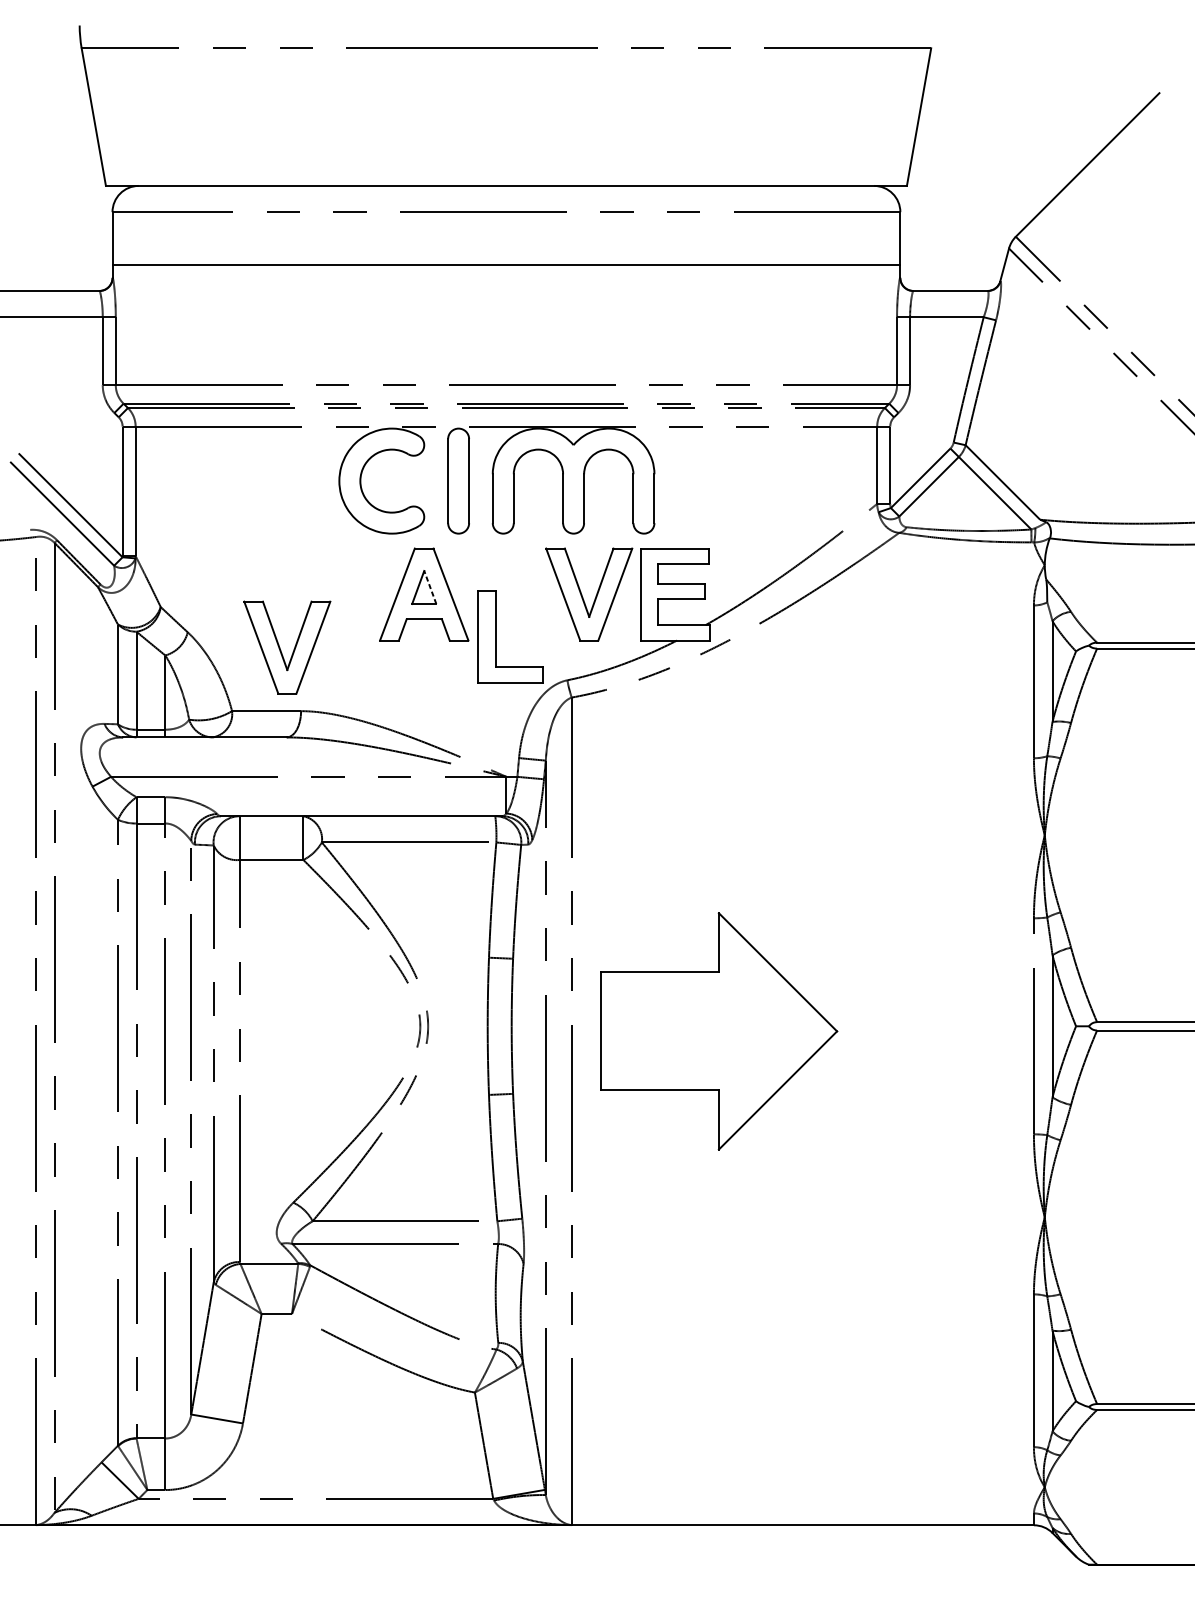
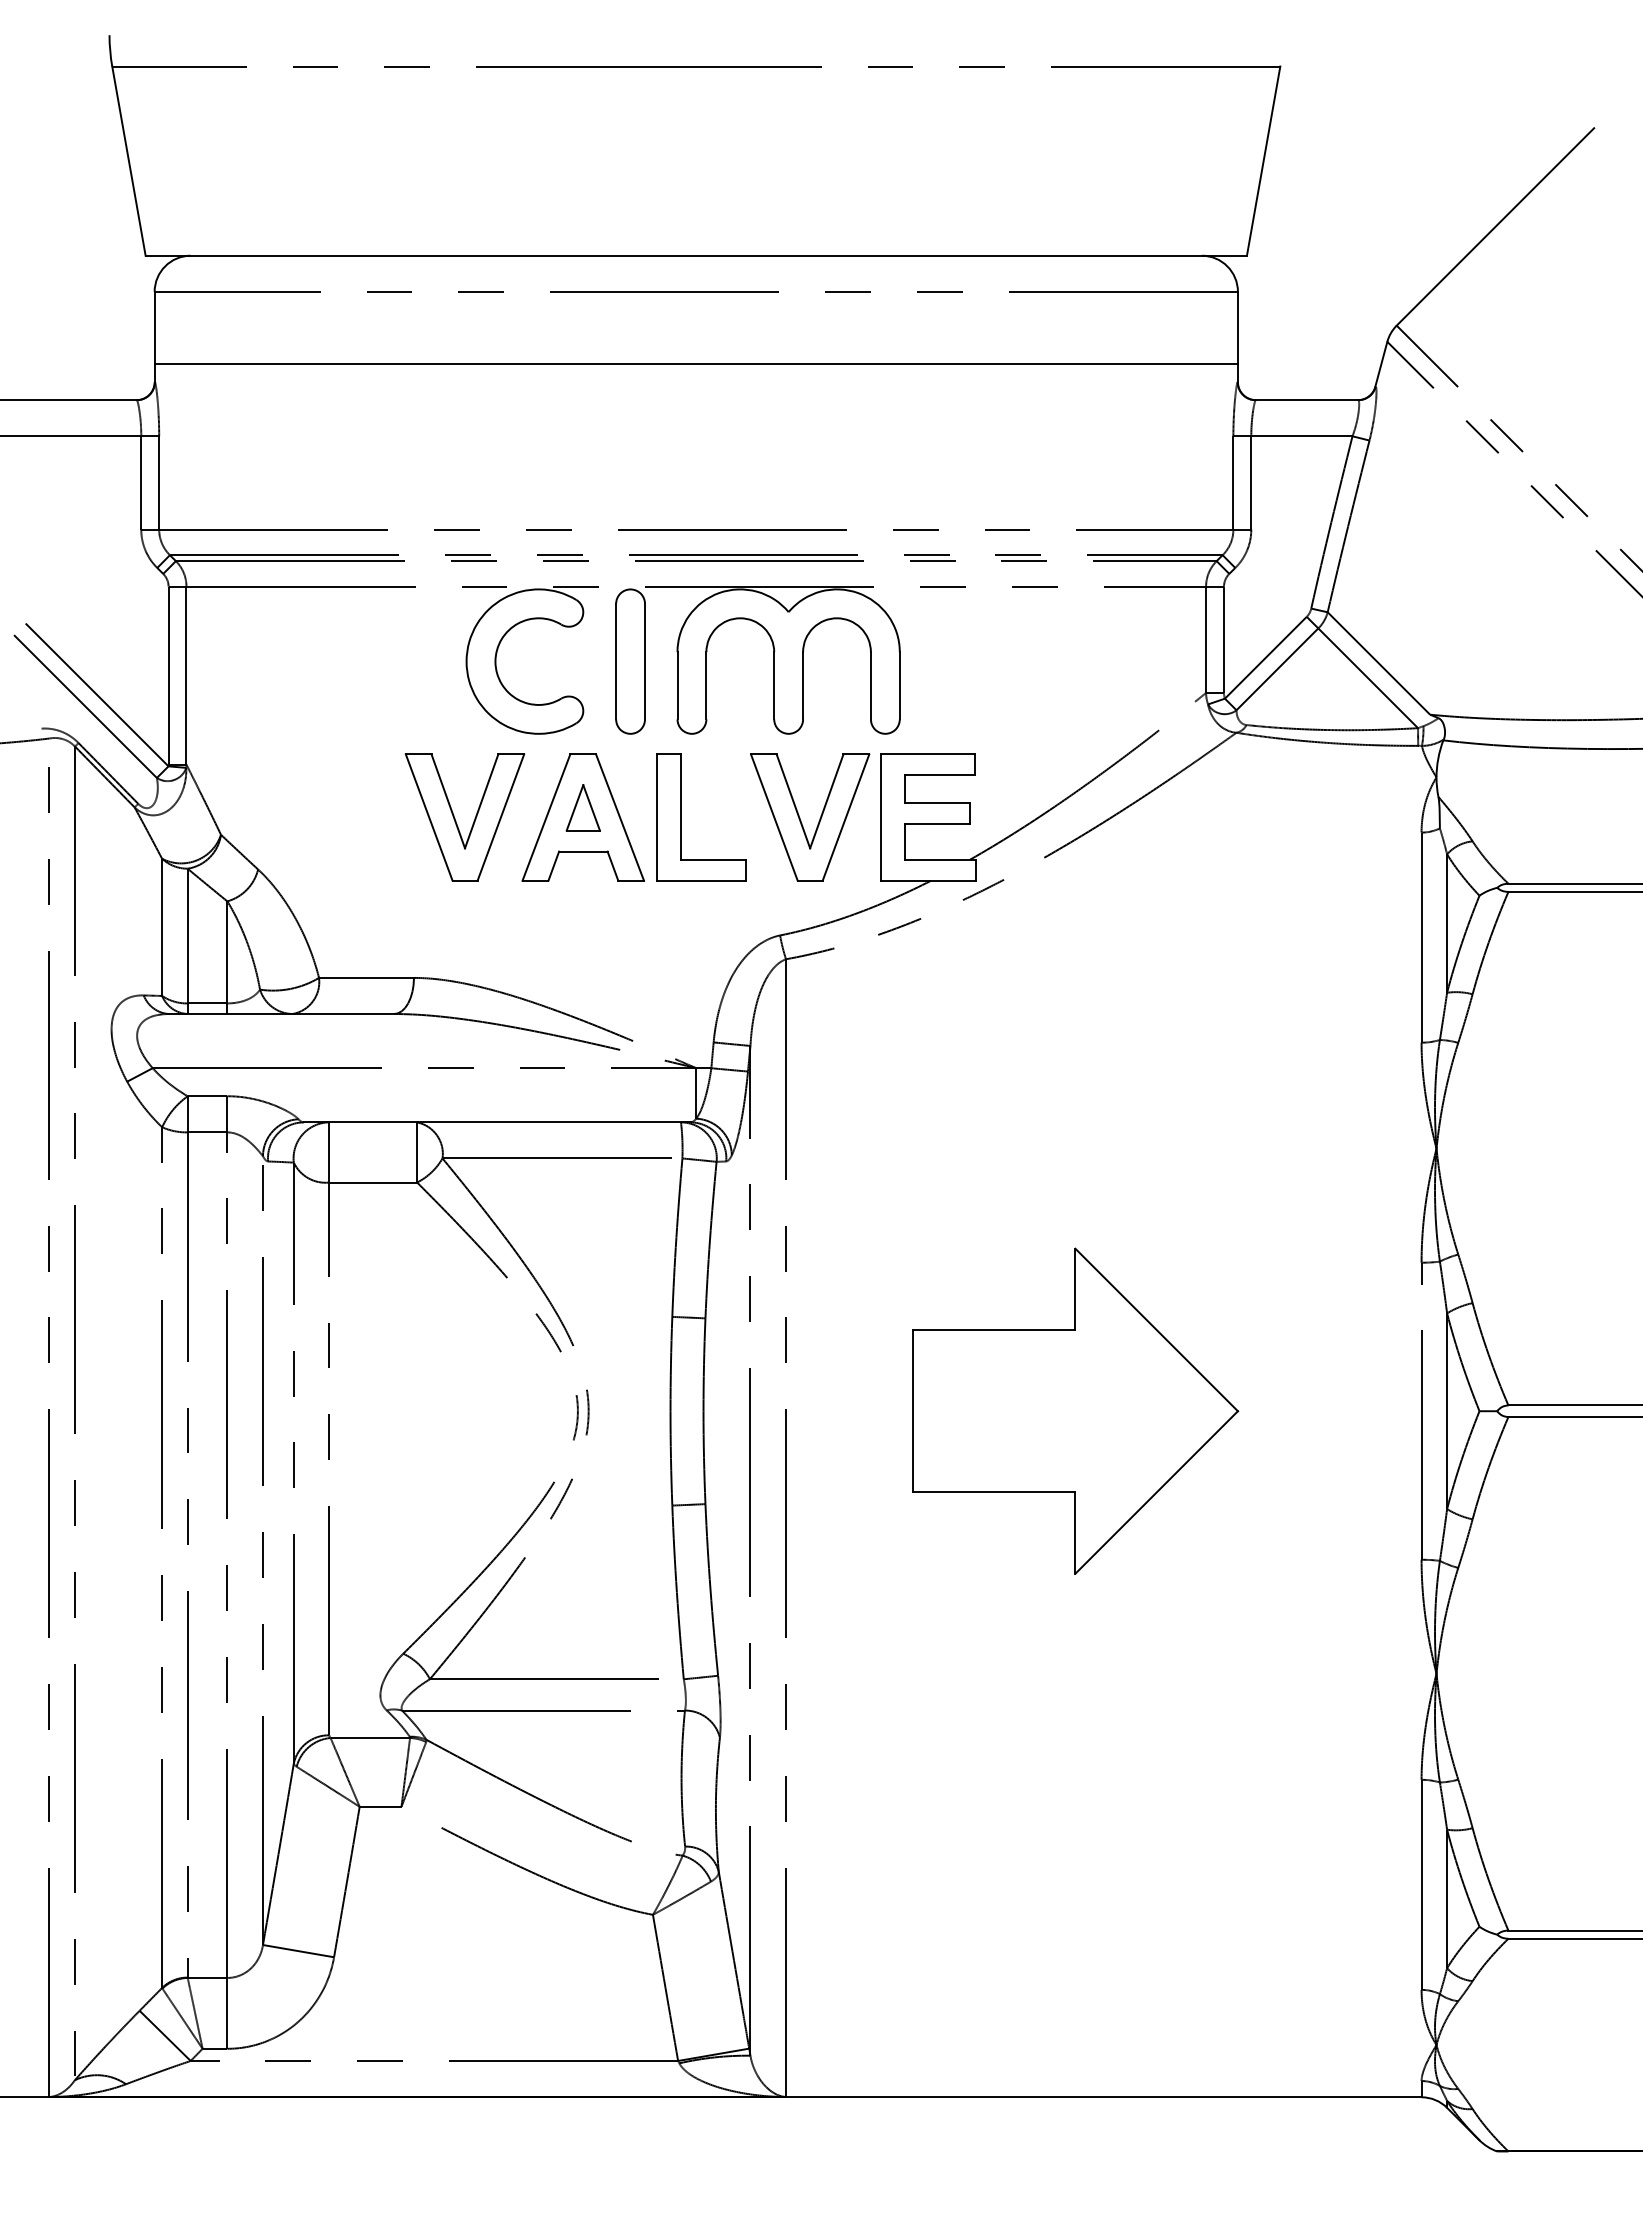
line: (430, 587) -> (591, 807), dashed -> solid
part: (495, 636) -> (681, 817), moved
part: (293, 650) -> (473, 821), moved
part: (718, 1030) -> (1075, 1410), moved

